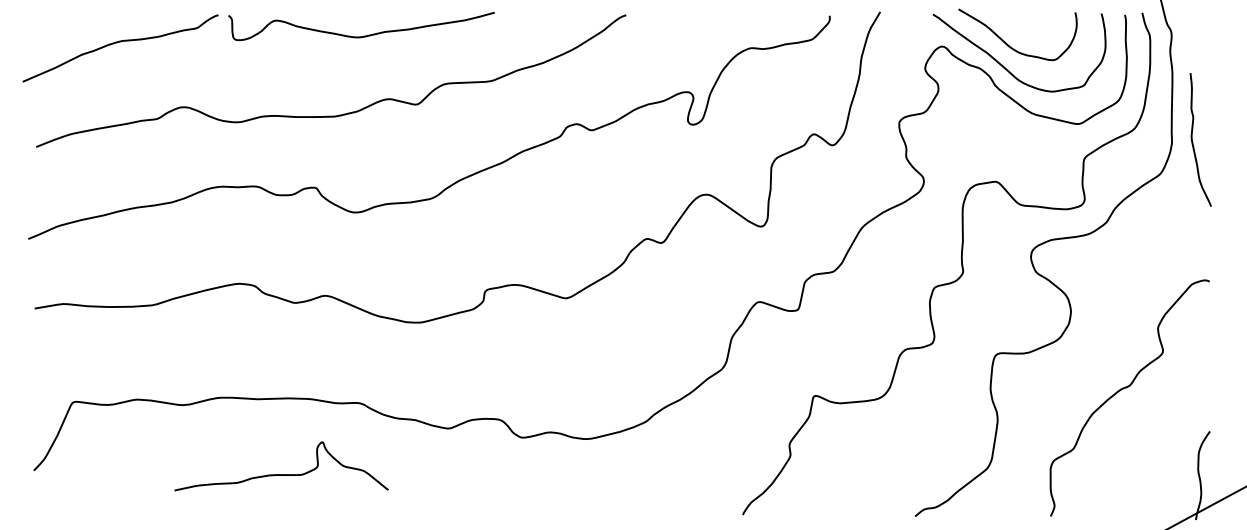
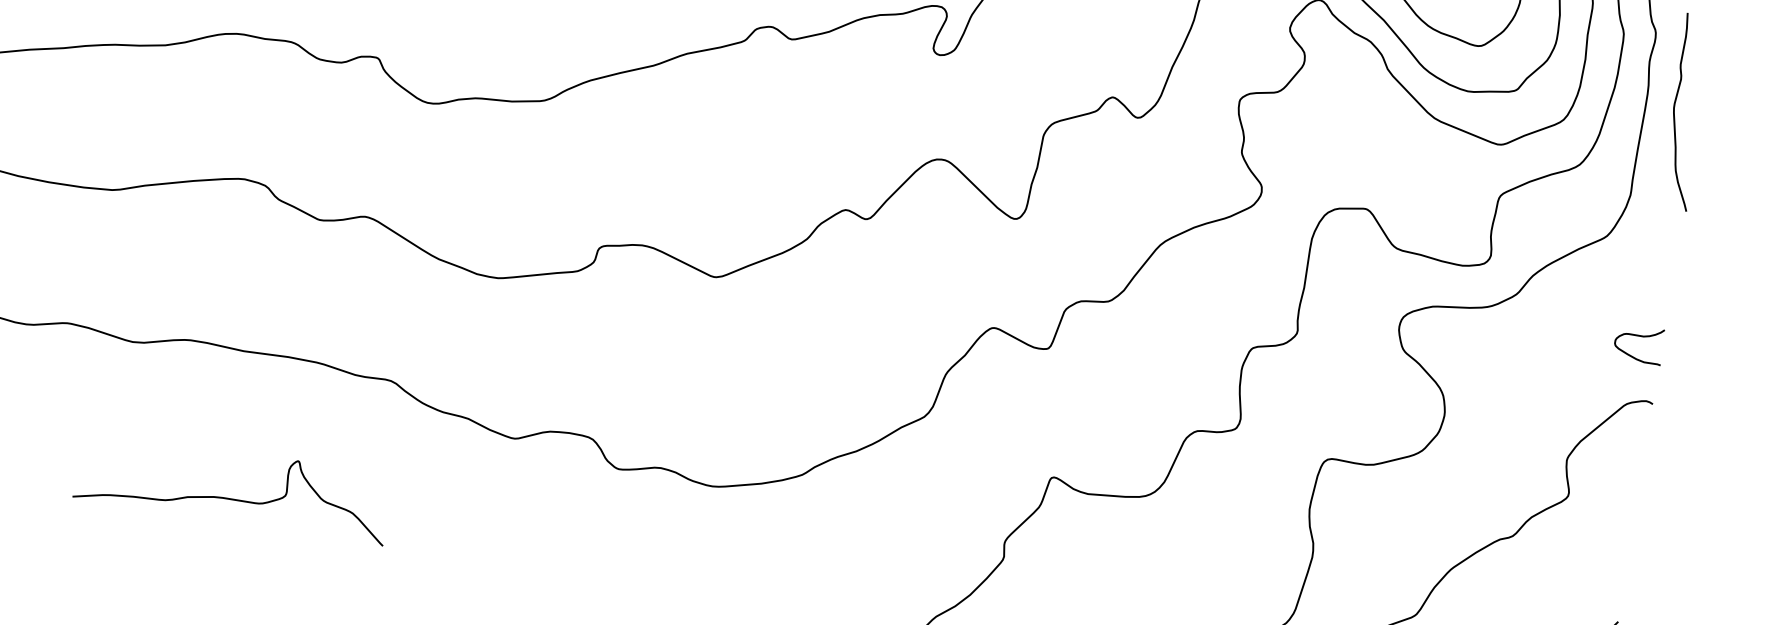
curve: (1193, 142) -> (1675, 114), moved
curve: (1193, 238) -> (1639, 337), added
curve: (281, 474) -> (231, 498), moved

